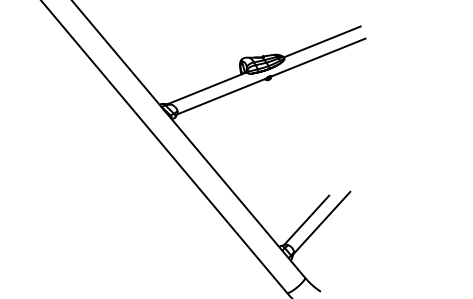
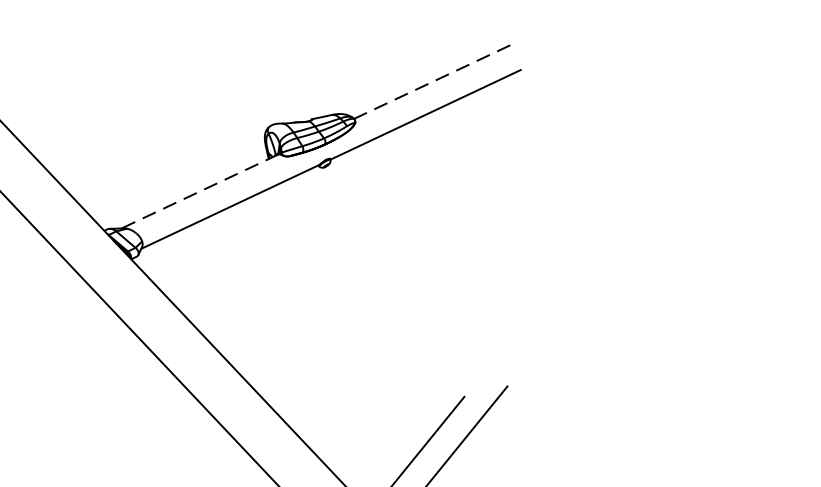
line: (322, 41) -> (431, 81), solid -> dashed
line: (206, 88) -> (198, 191), solid -> dashed

